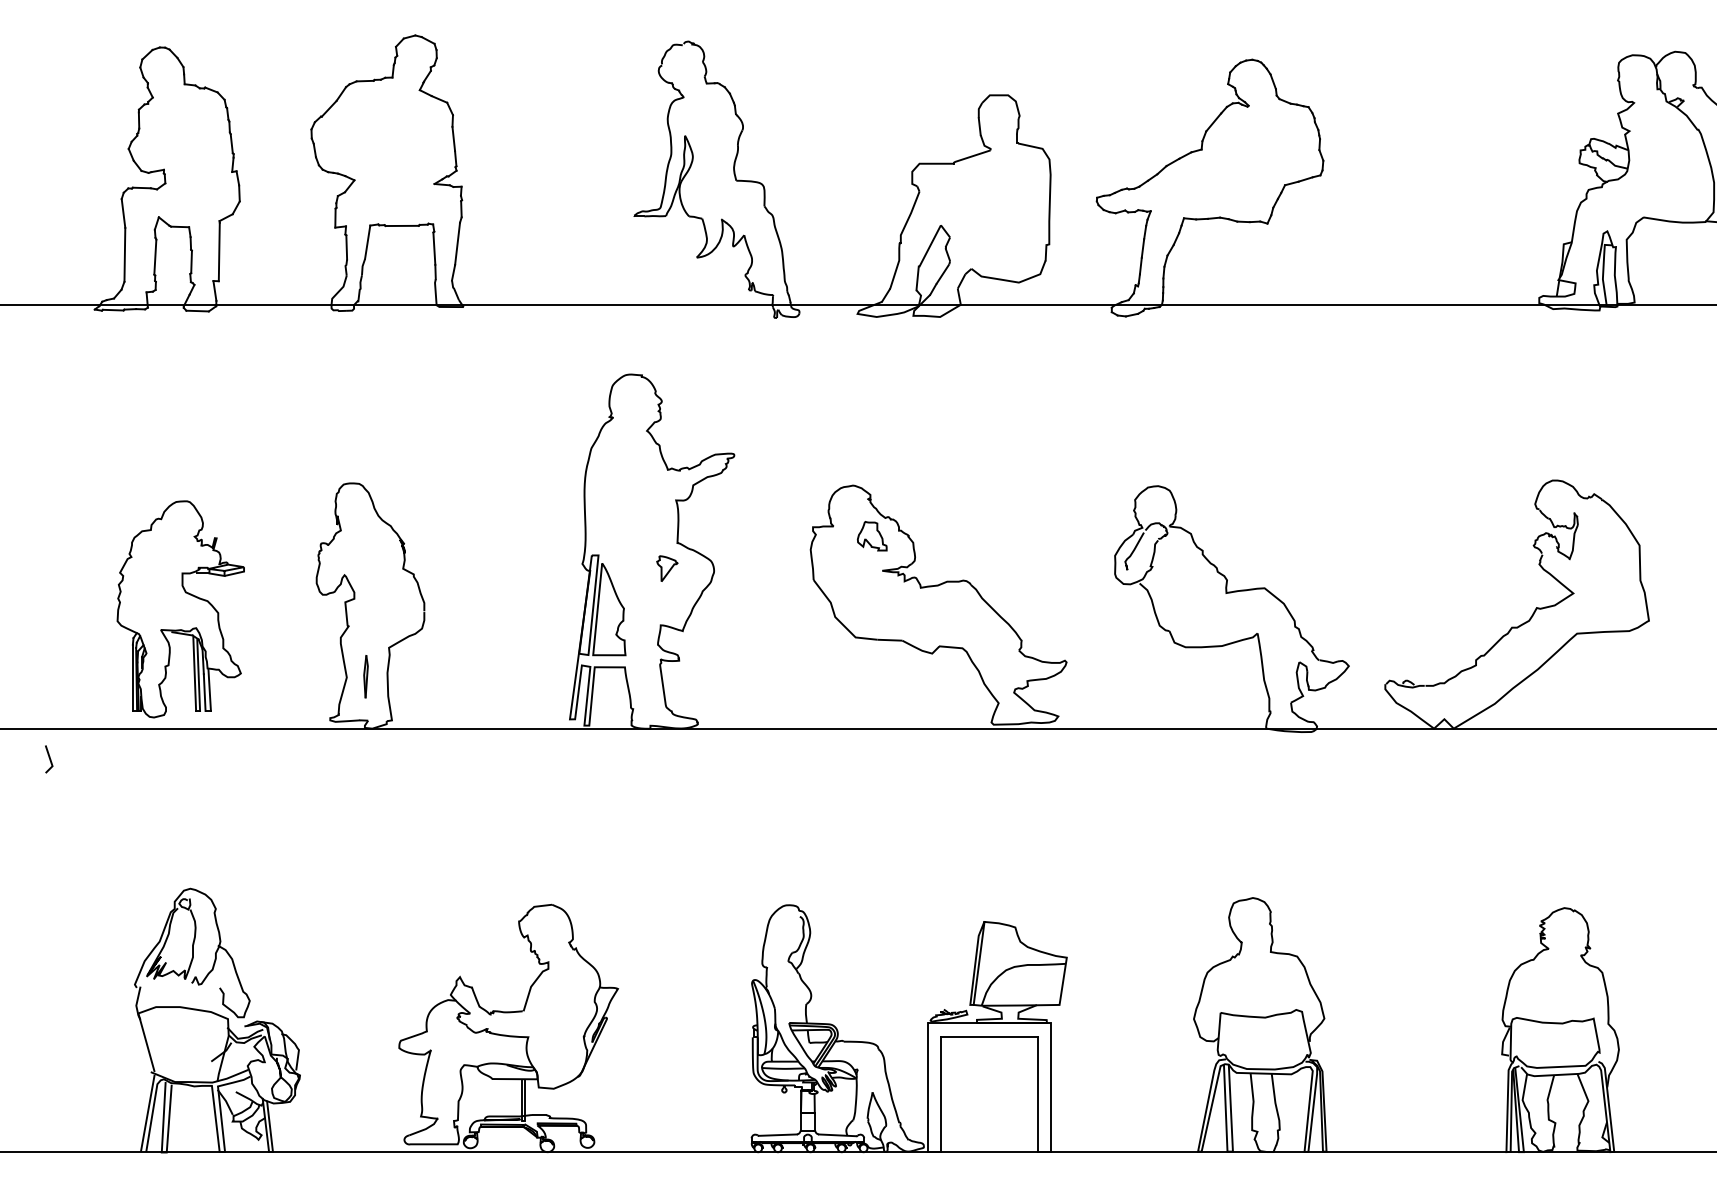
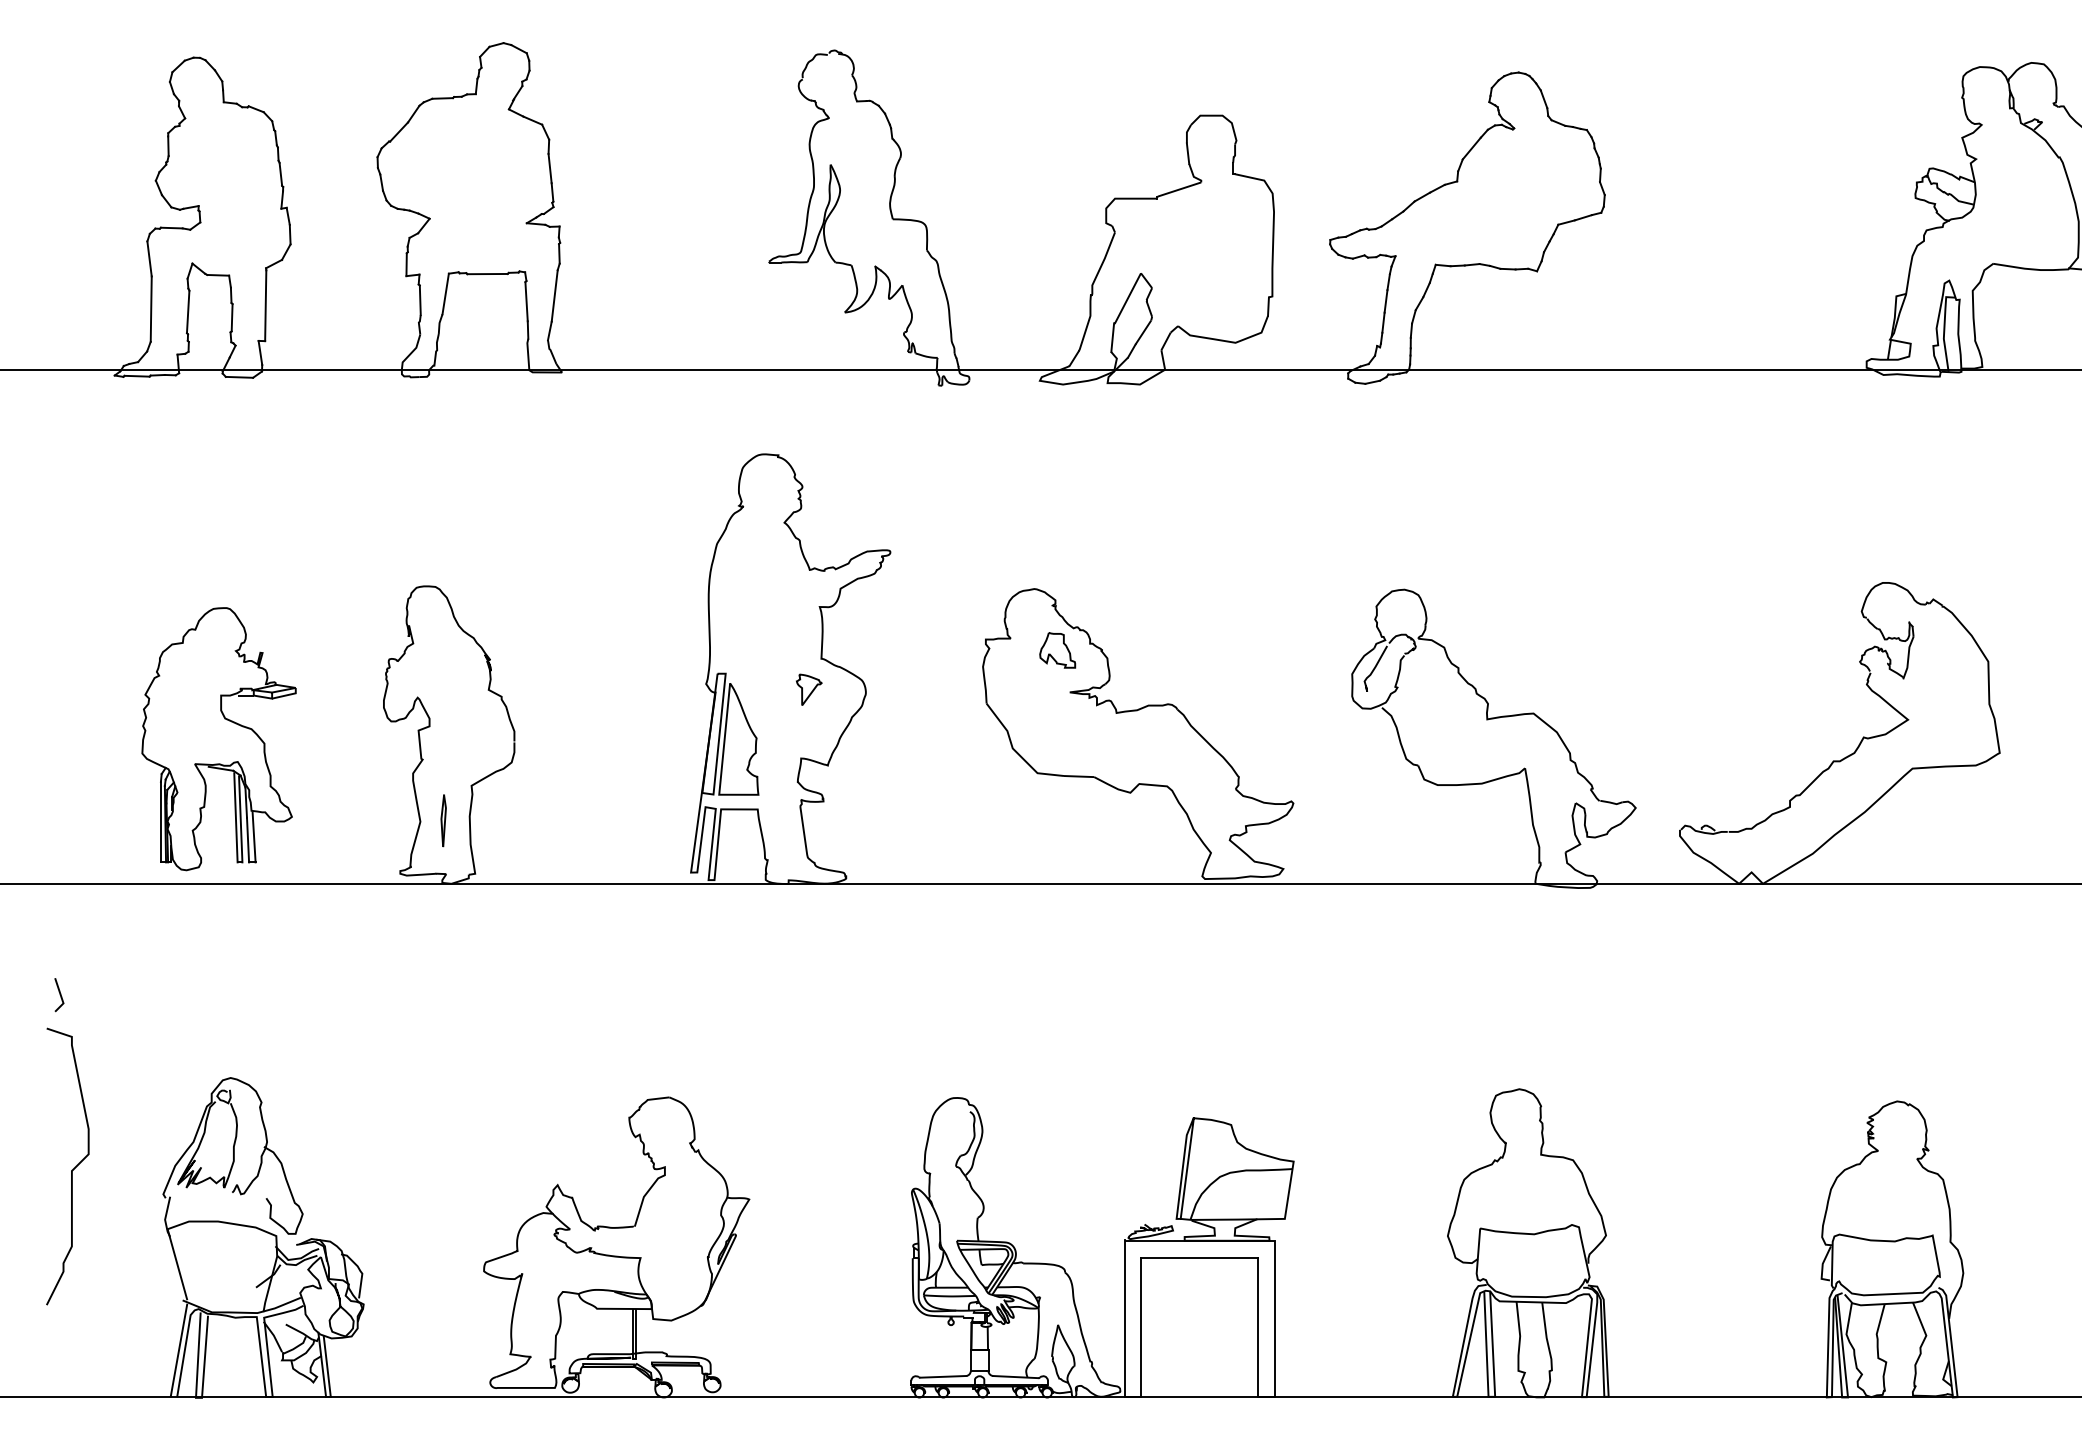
line: (49, 759) -> (59, 995), moved
curve: (59, 965) -> (71, 1170), added

